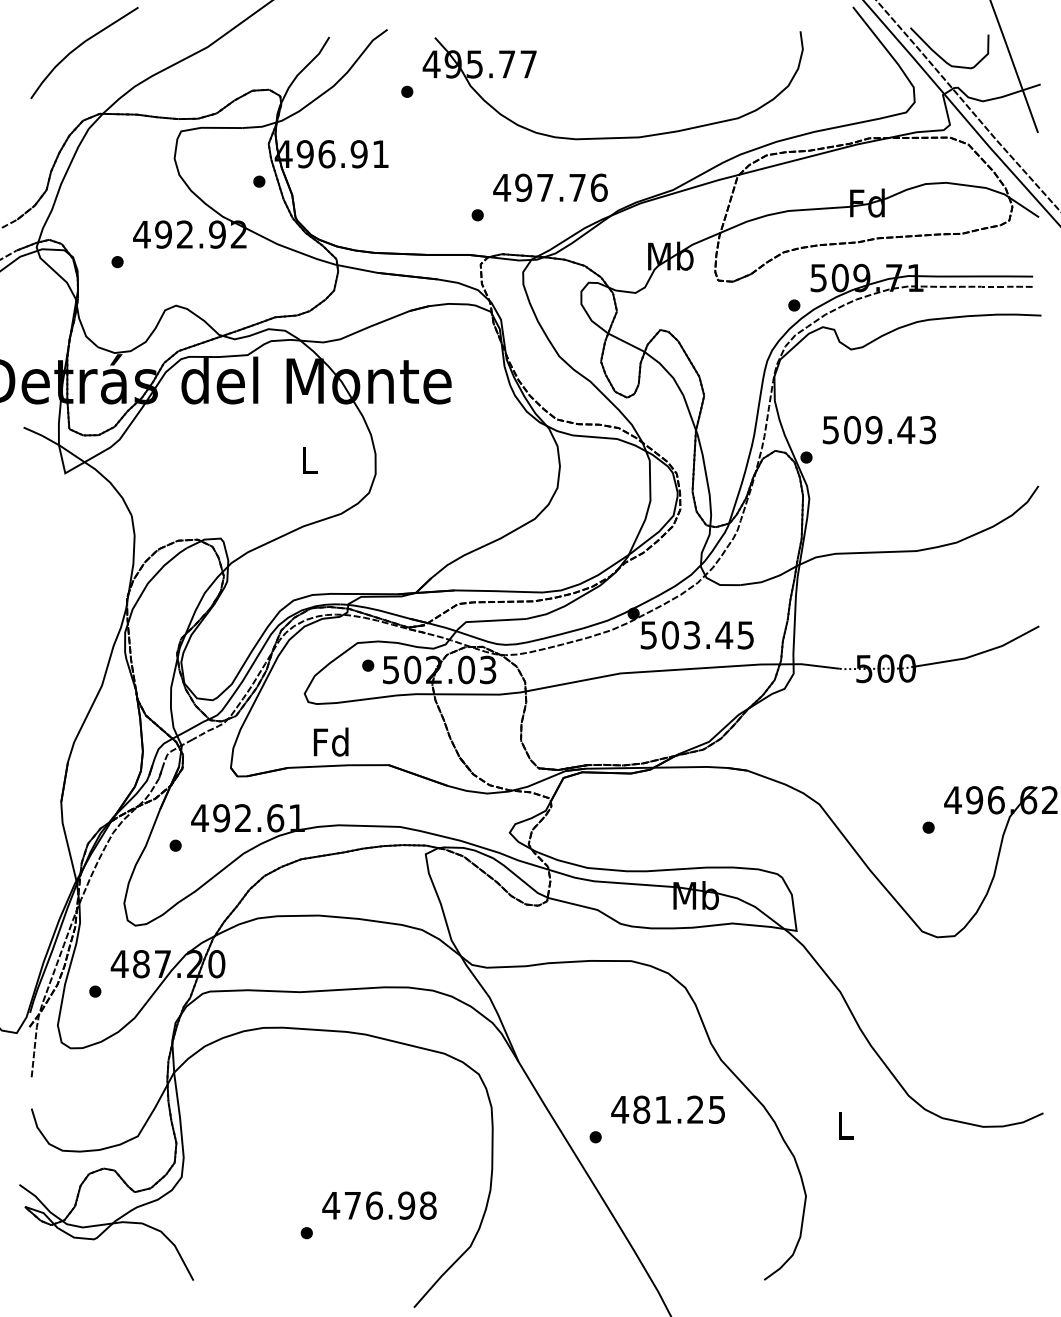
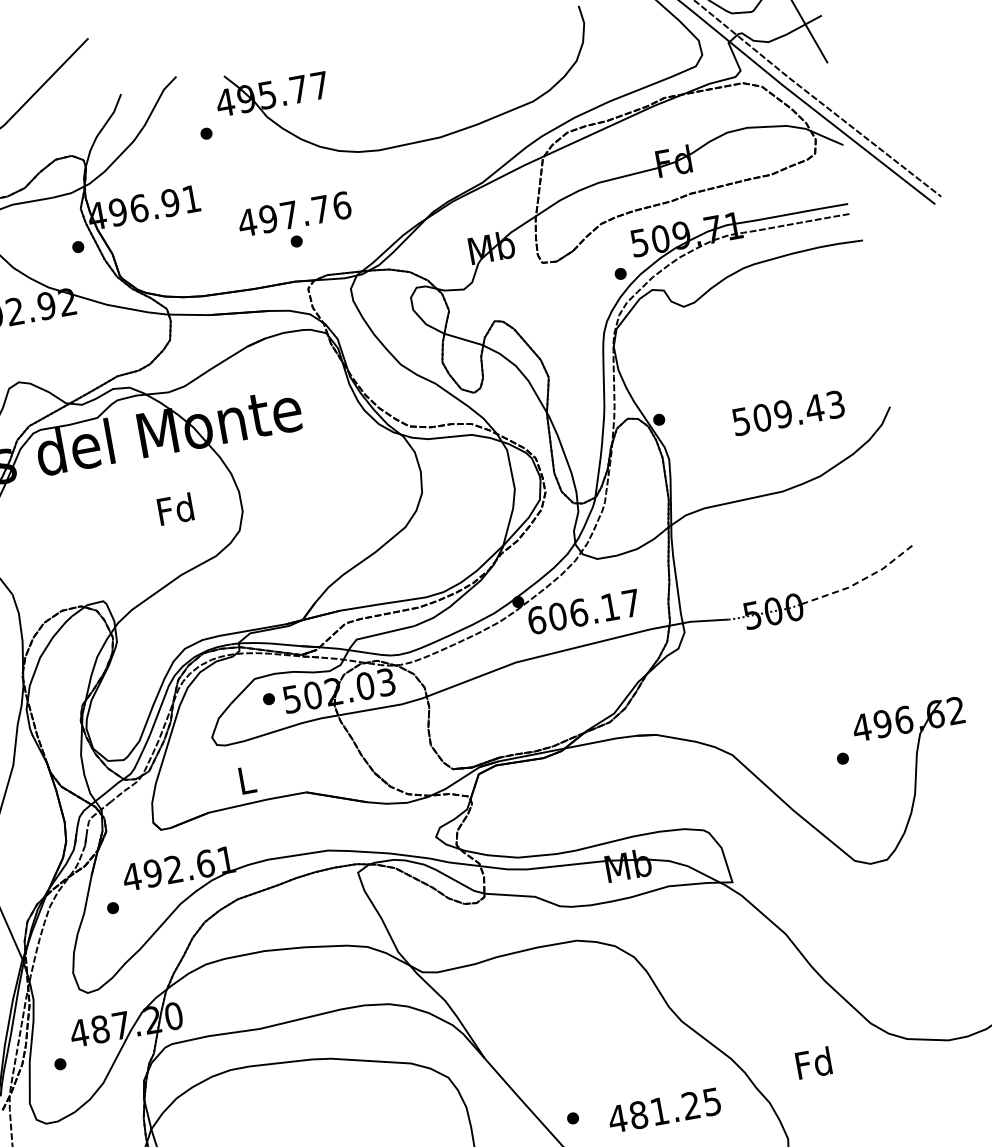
text: (550, 187) -> (294, 213), moved
text: (878, 430) -> (787, 413), moved
text: (309, 459) -> (175, 508), L -> Fd
text: (696, 635) -> (583, 612), 503.45 -> 606.17
line: (980, 653) -> (862, 580), solid -> dashed
text: (330, 741) -> (245, 779), Fd -> L
text: (667, 1109) -> (663, 1110), moved
text: (844, 1124) -> (813, 1062), L -> Fd

